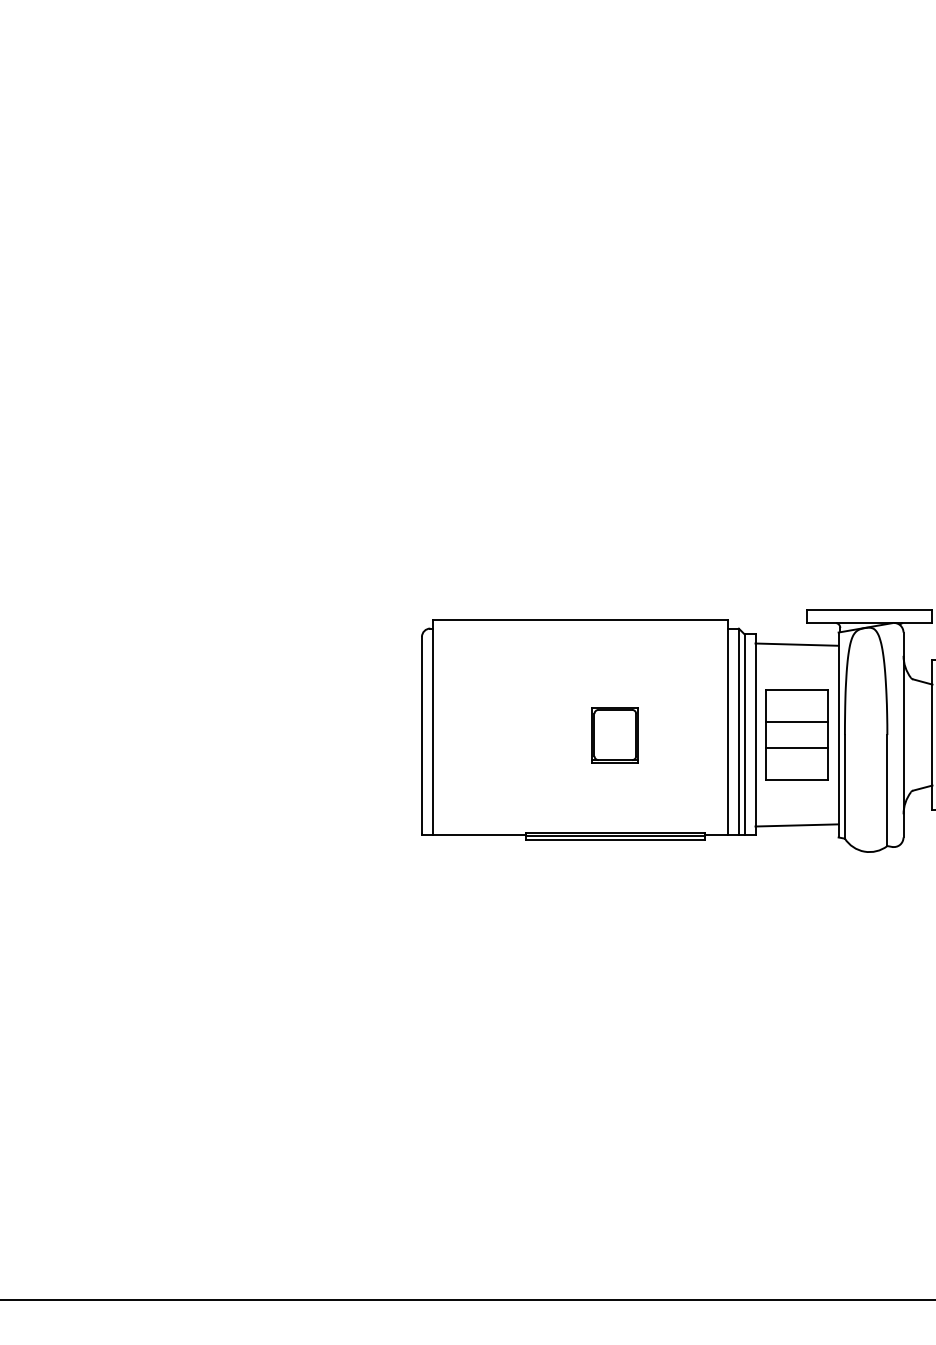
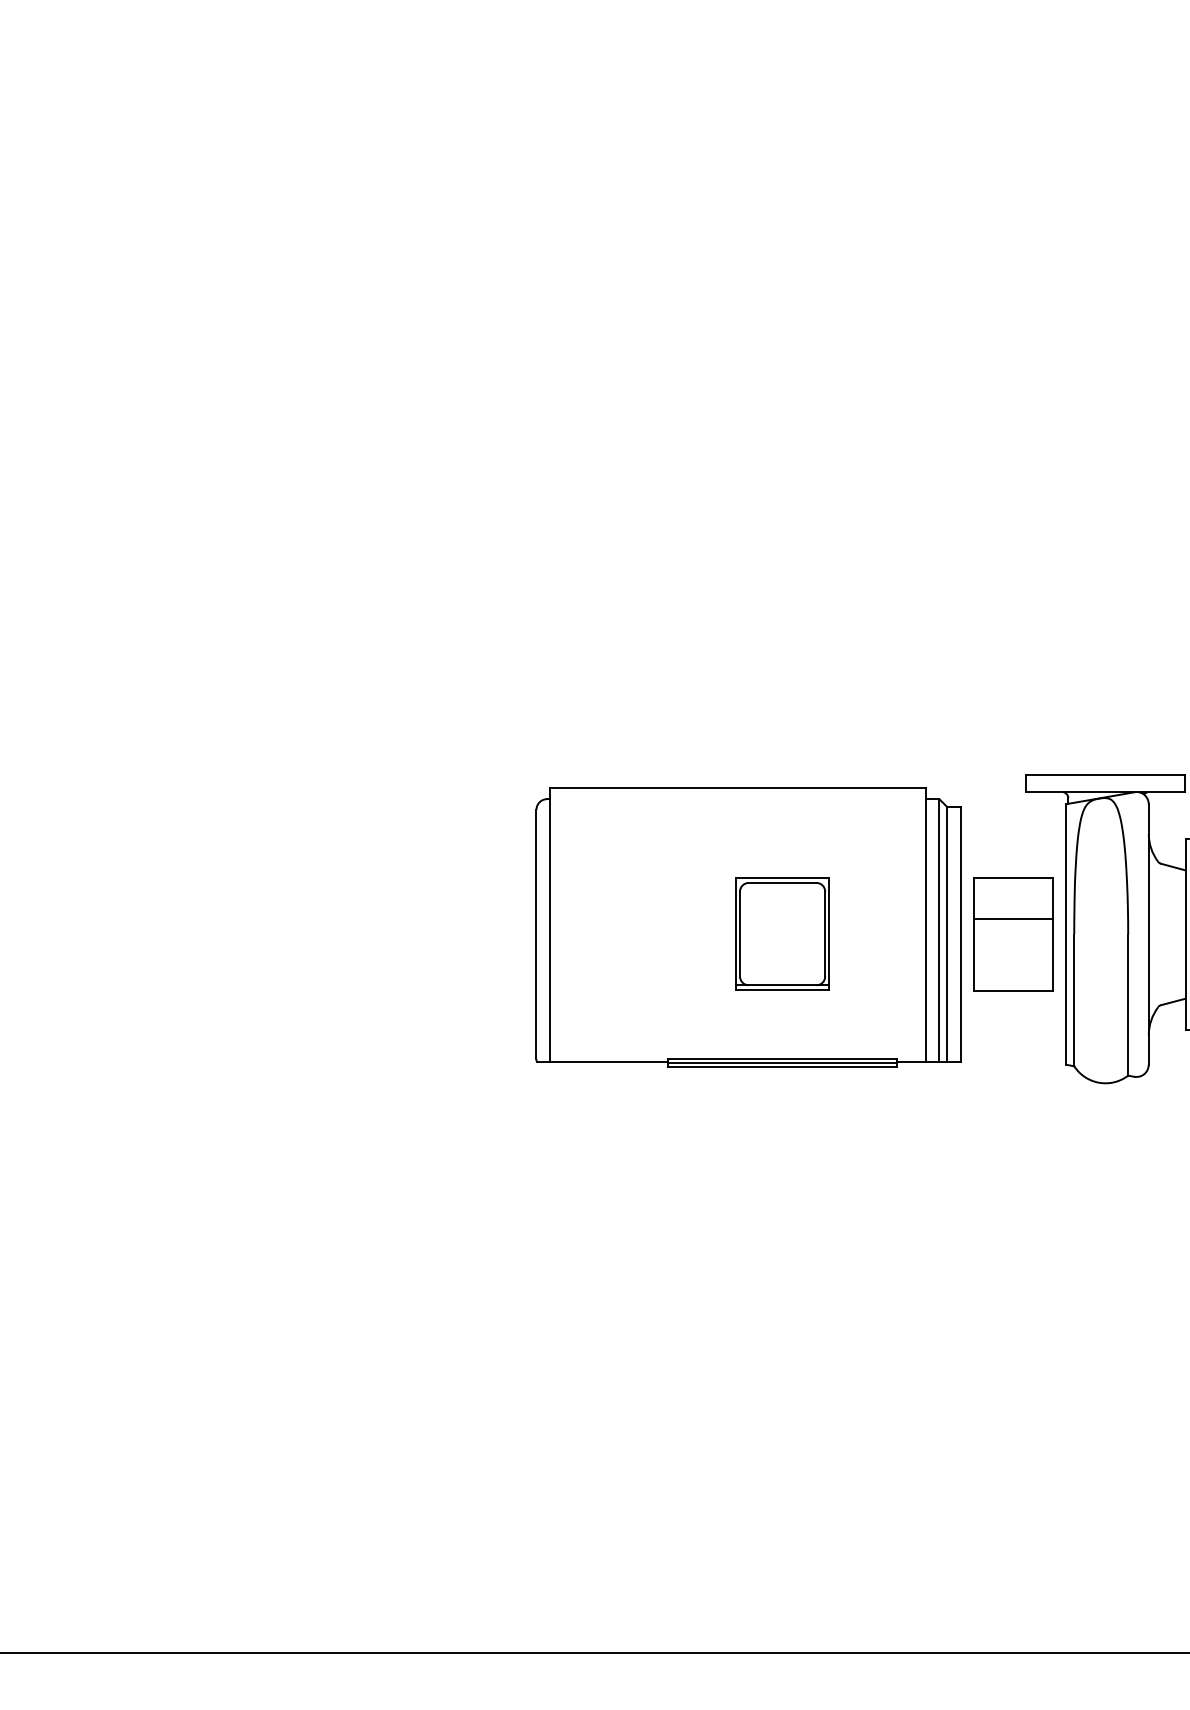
line: (796, 644) -> (1012, 819), removed
part: (614, 735) -> (781, 935), size x1.6
line: (796, 747) -> (1012, 950), removed
line: (796, 825) -> (1012, 1049), removed

